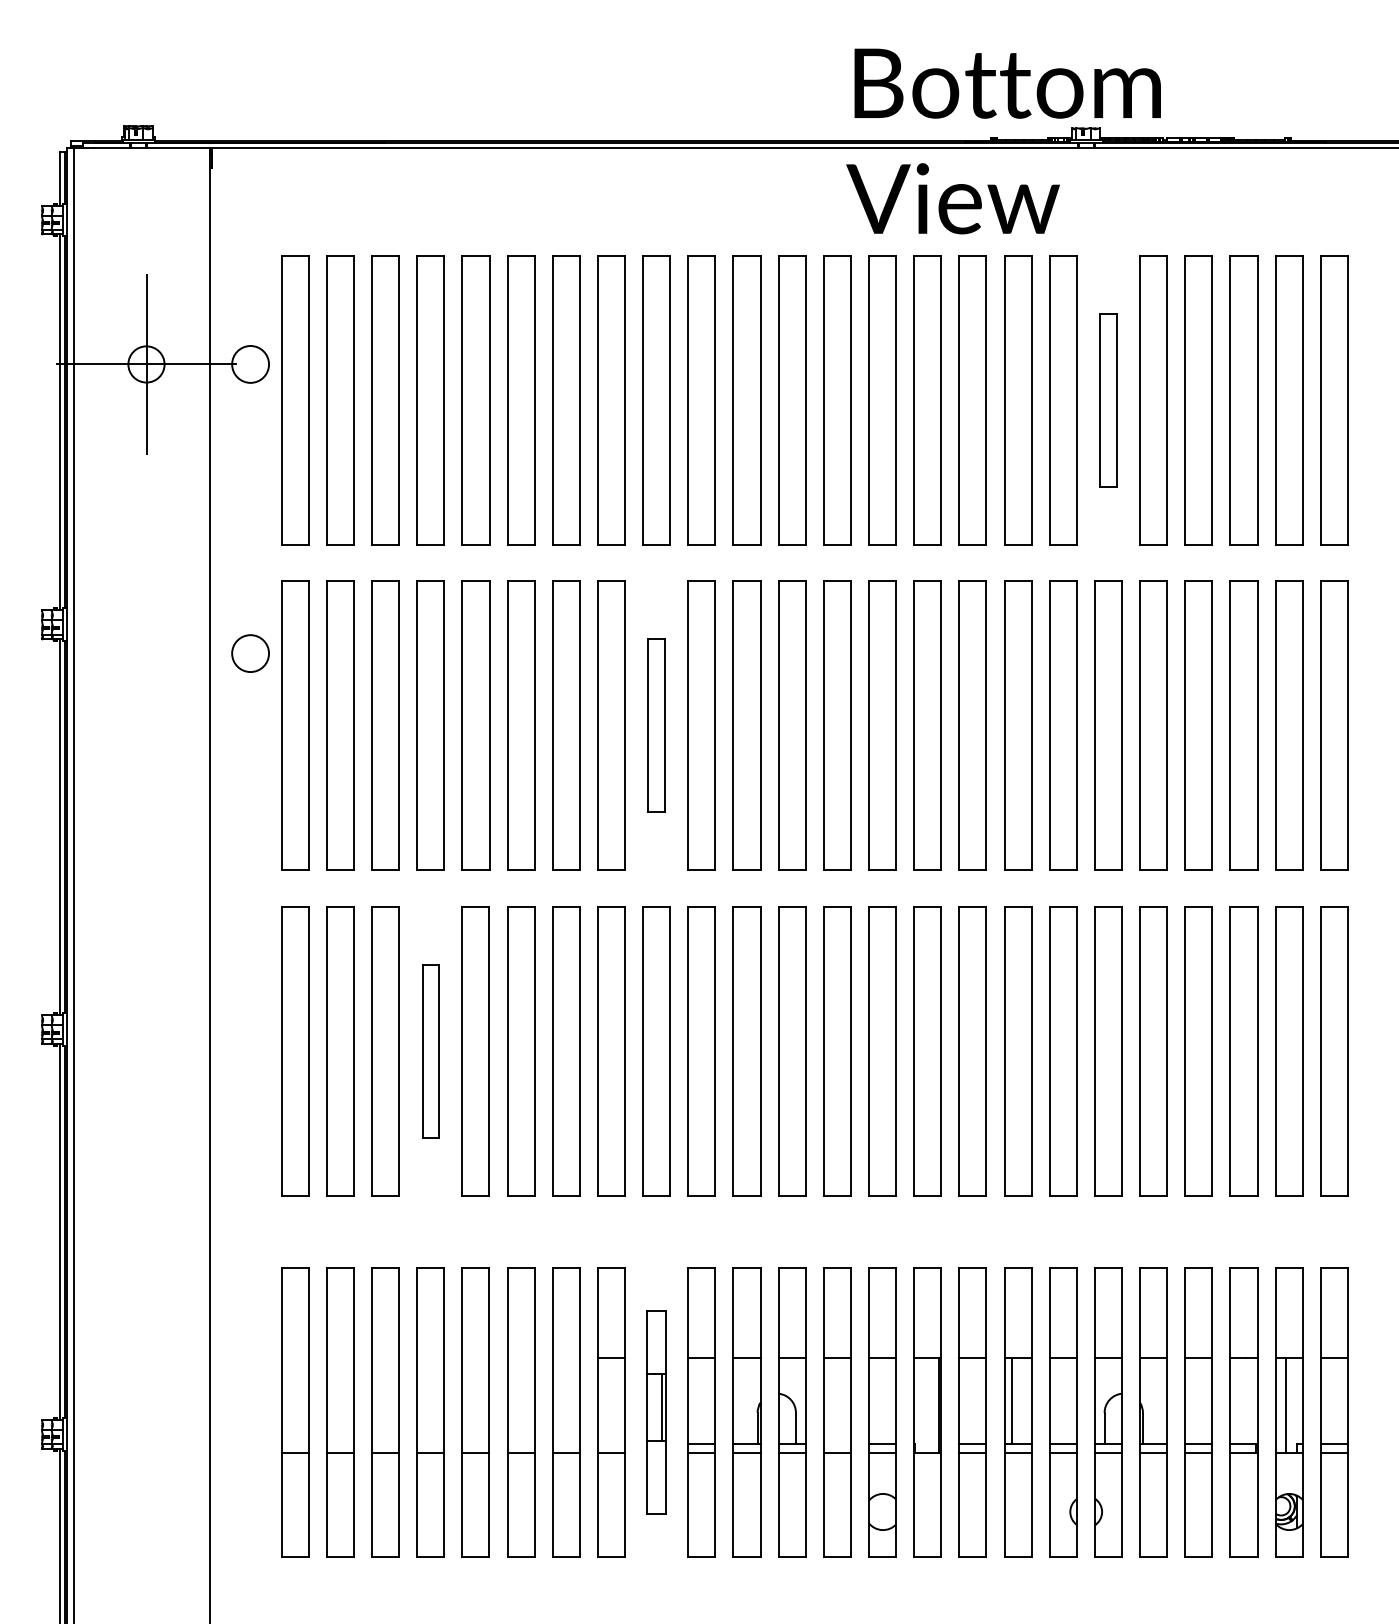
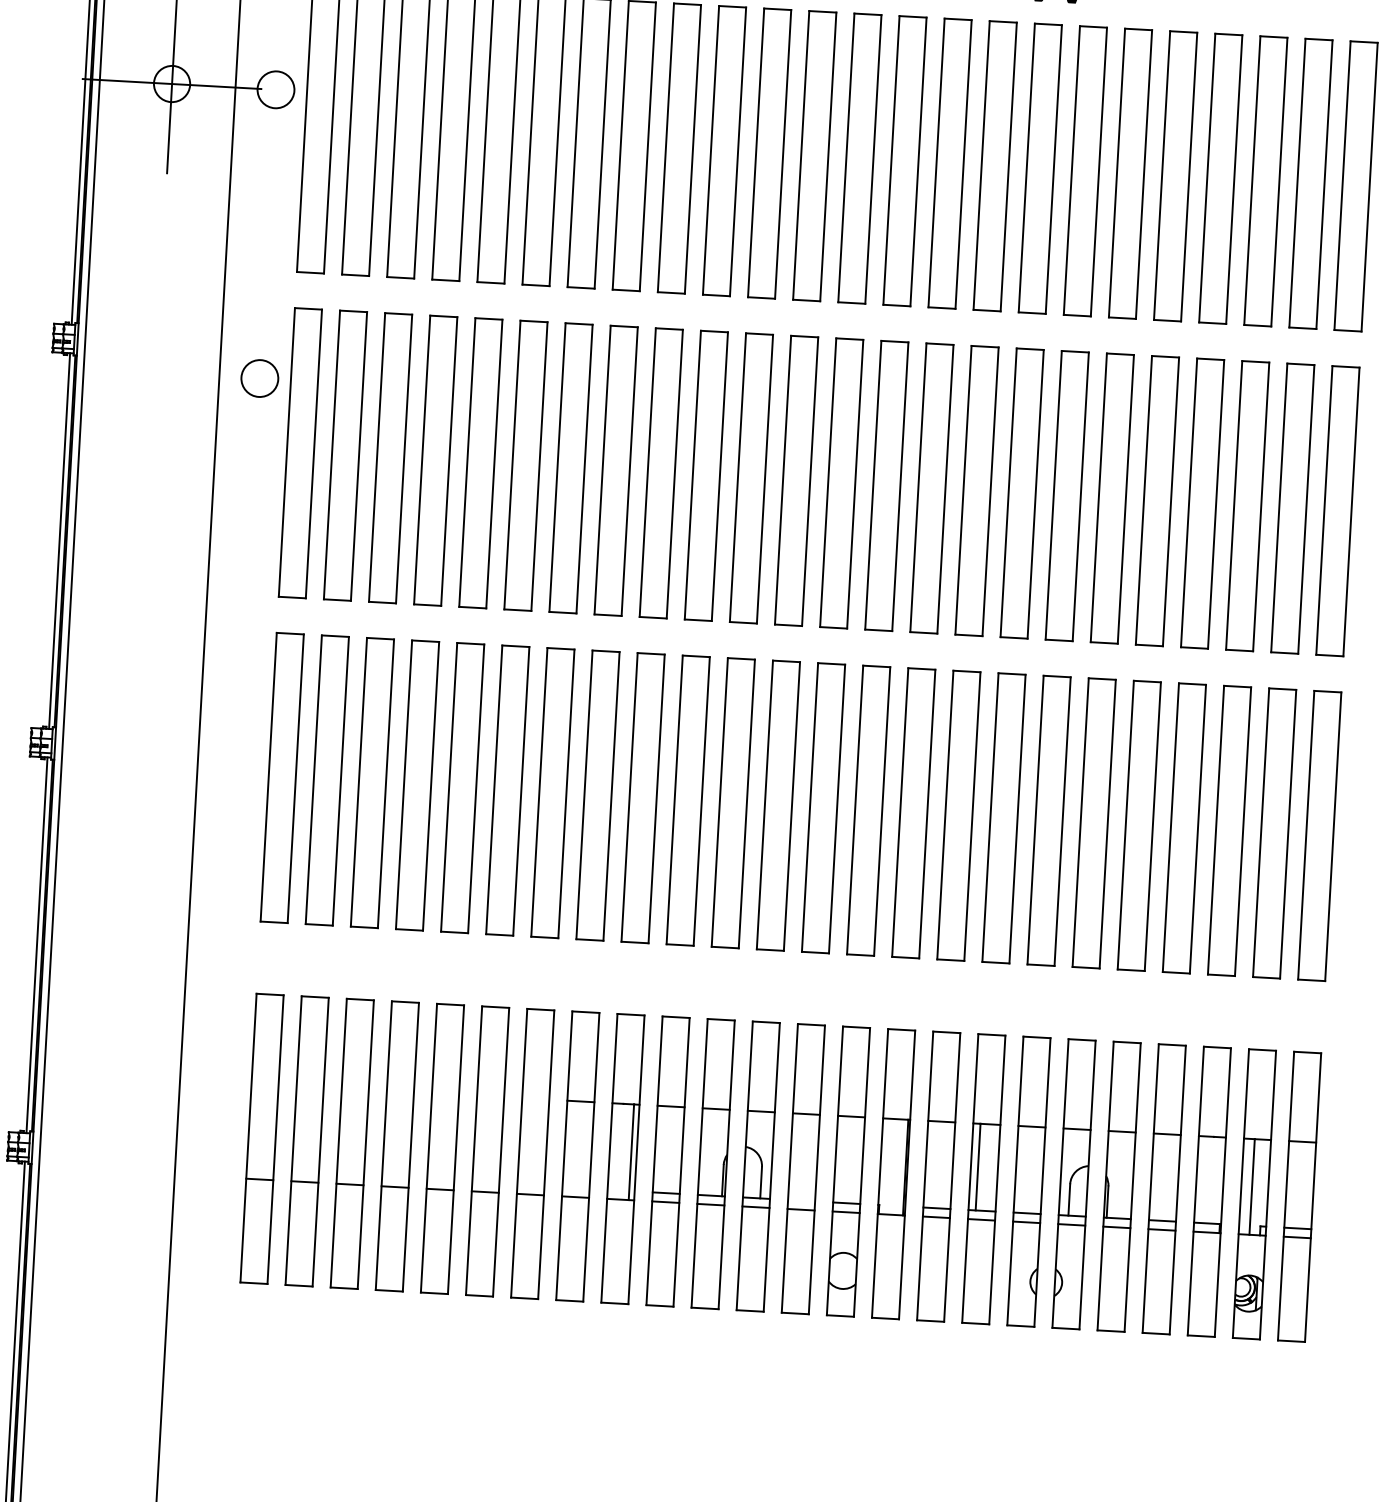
part: (1108, 400) -> (1130, 173), size x1.67
part: (656, 725) -> (661, 472), size x1.67
part: (430, 1051) -> (417, 785), size x1.67
part: (656, 1412) -> (622, 1158), size x1.43

